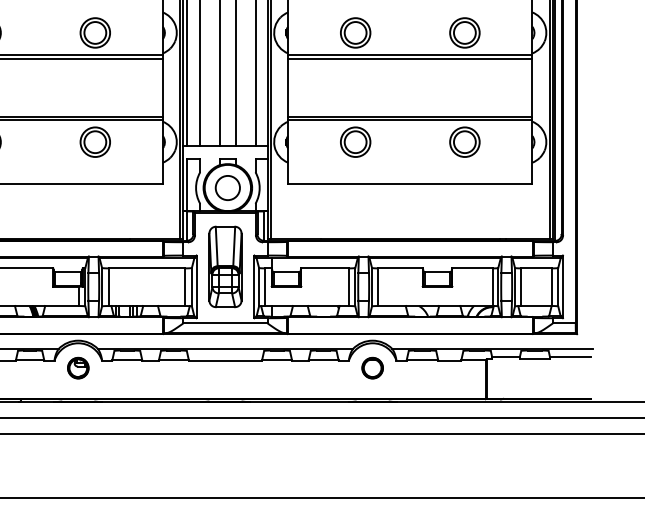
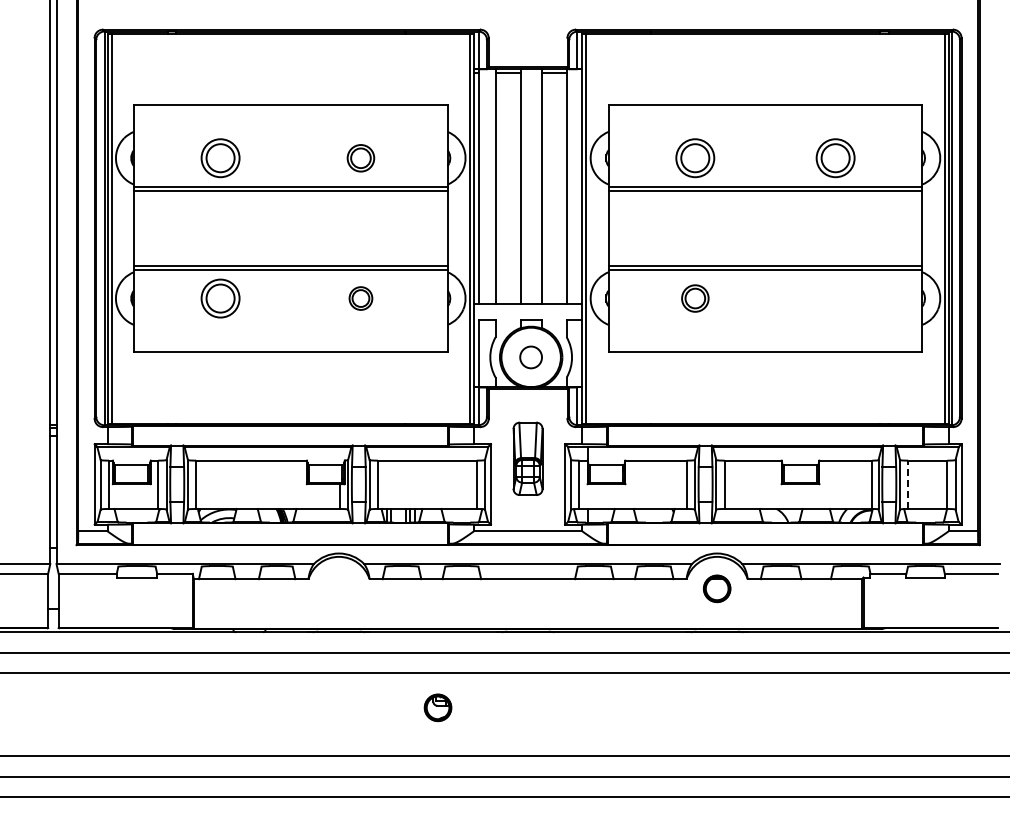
part: (95, 33) -> (360, 158), size x0.7
part: (95, 142) -> (360, 298), size x0.6
part: (355, 142) -> (695, 298), size x0.7
part: (464, 142) -> (835, 298), removed
circle: (227, 188) -> (530, 357), size x0.7
part: (225, 266) -> (527, 458), size x0.7
line: (521, 286) -> (908, 484), solid -> dashed
part: (77, 367) -> (437, 707), moved

